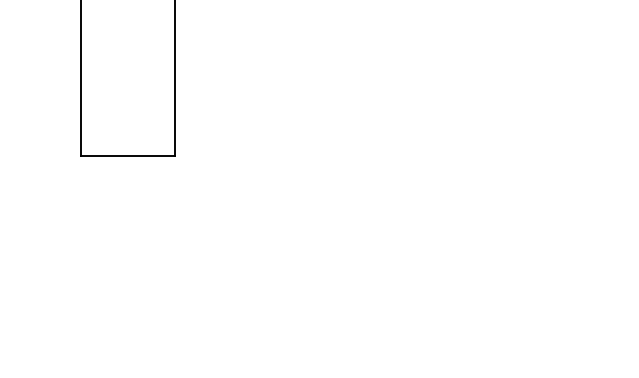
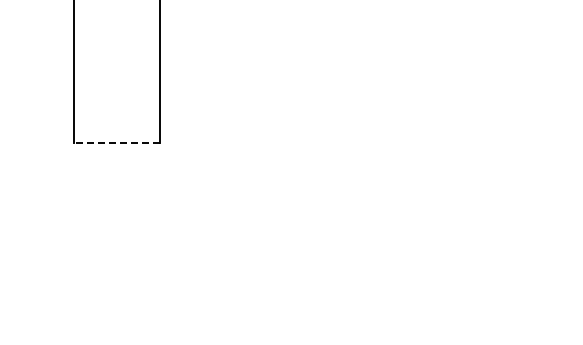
line: (127, 156) -> (116, 142), solid -> dashed

